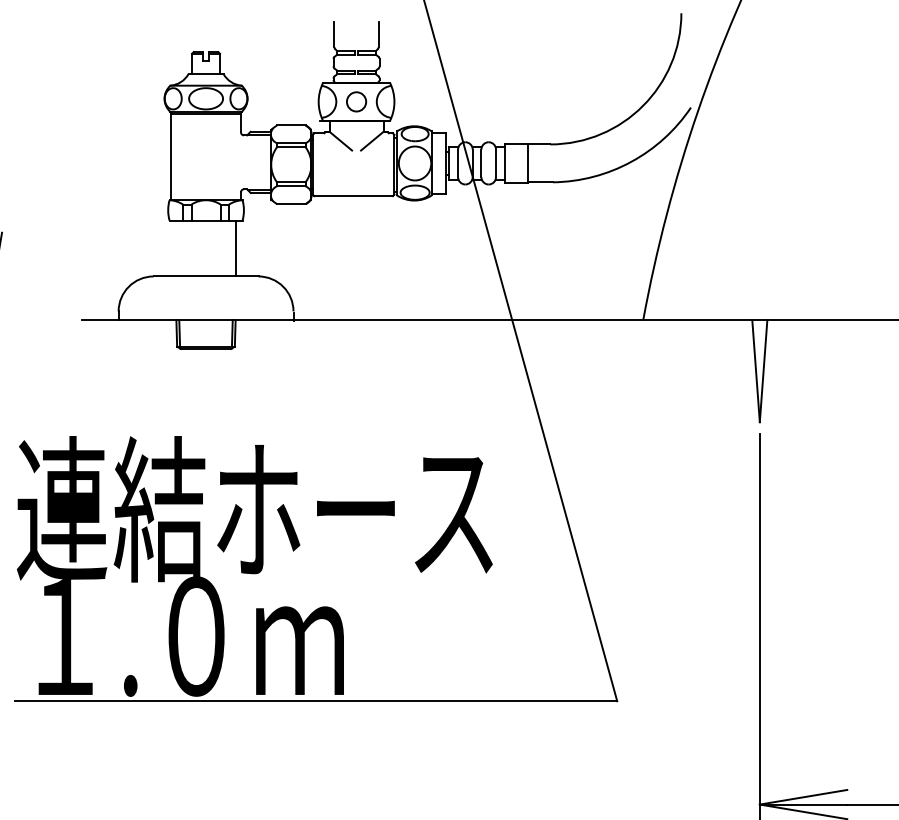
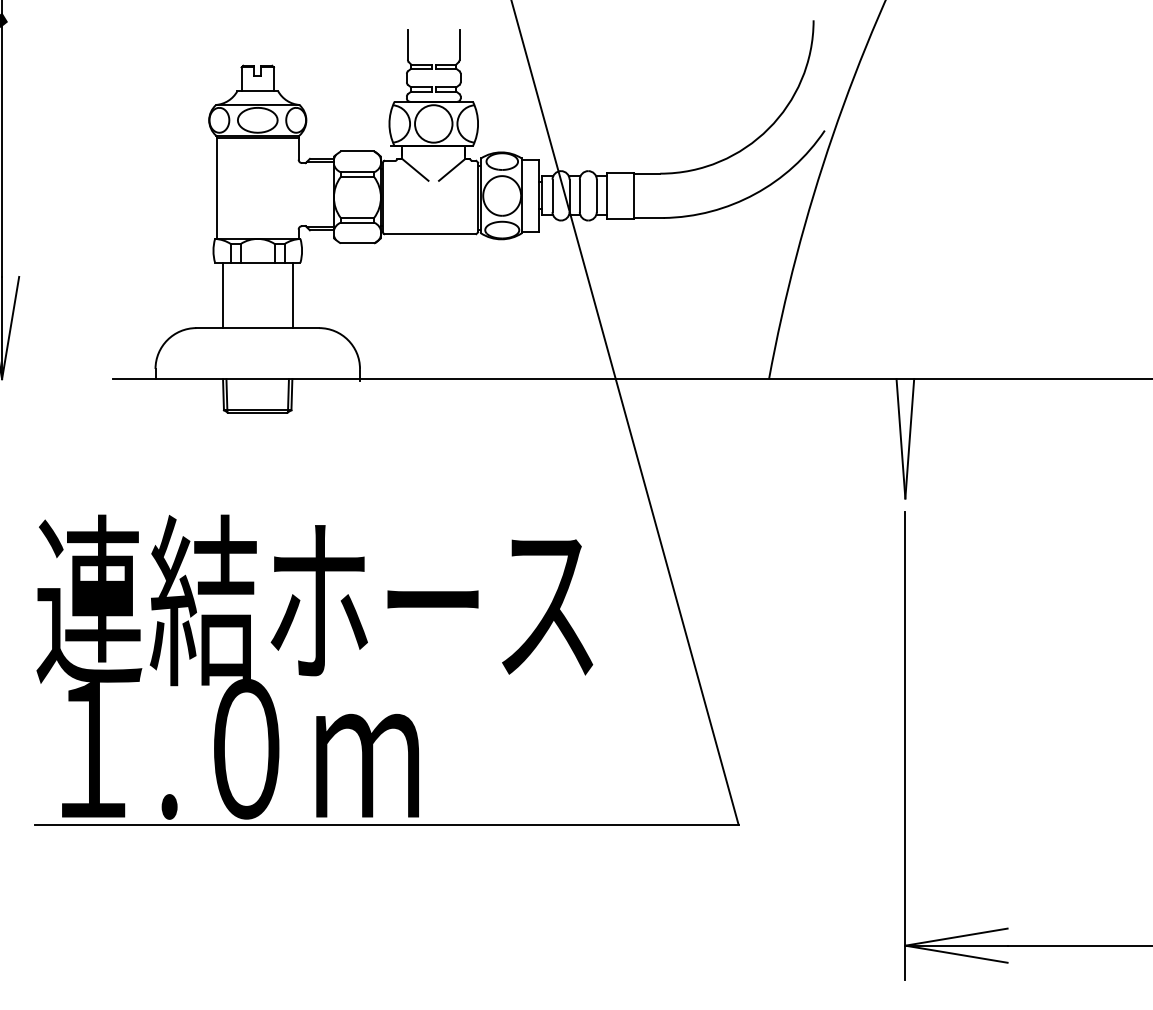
circle: (356, 101) -> (433, 123), size x1.67
line: (175, 248) -> (222, 295), added

